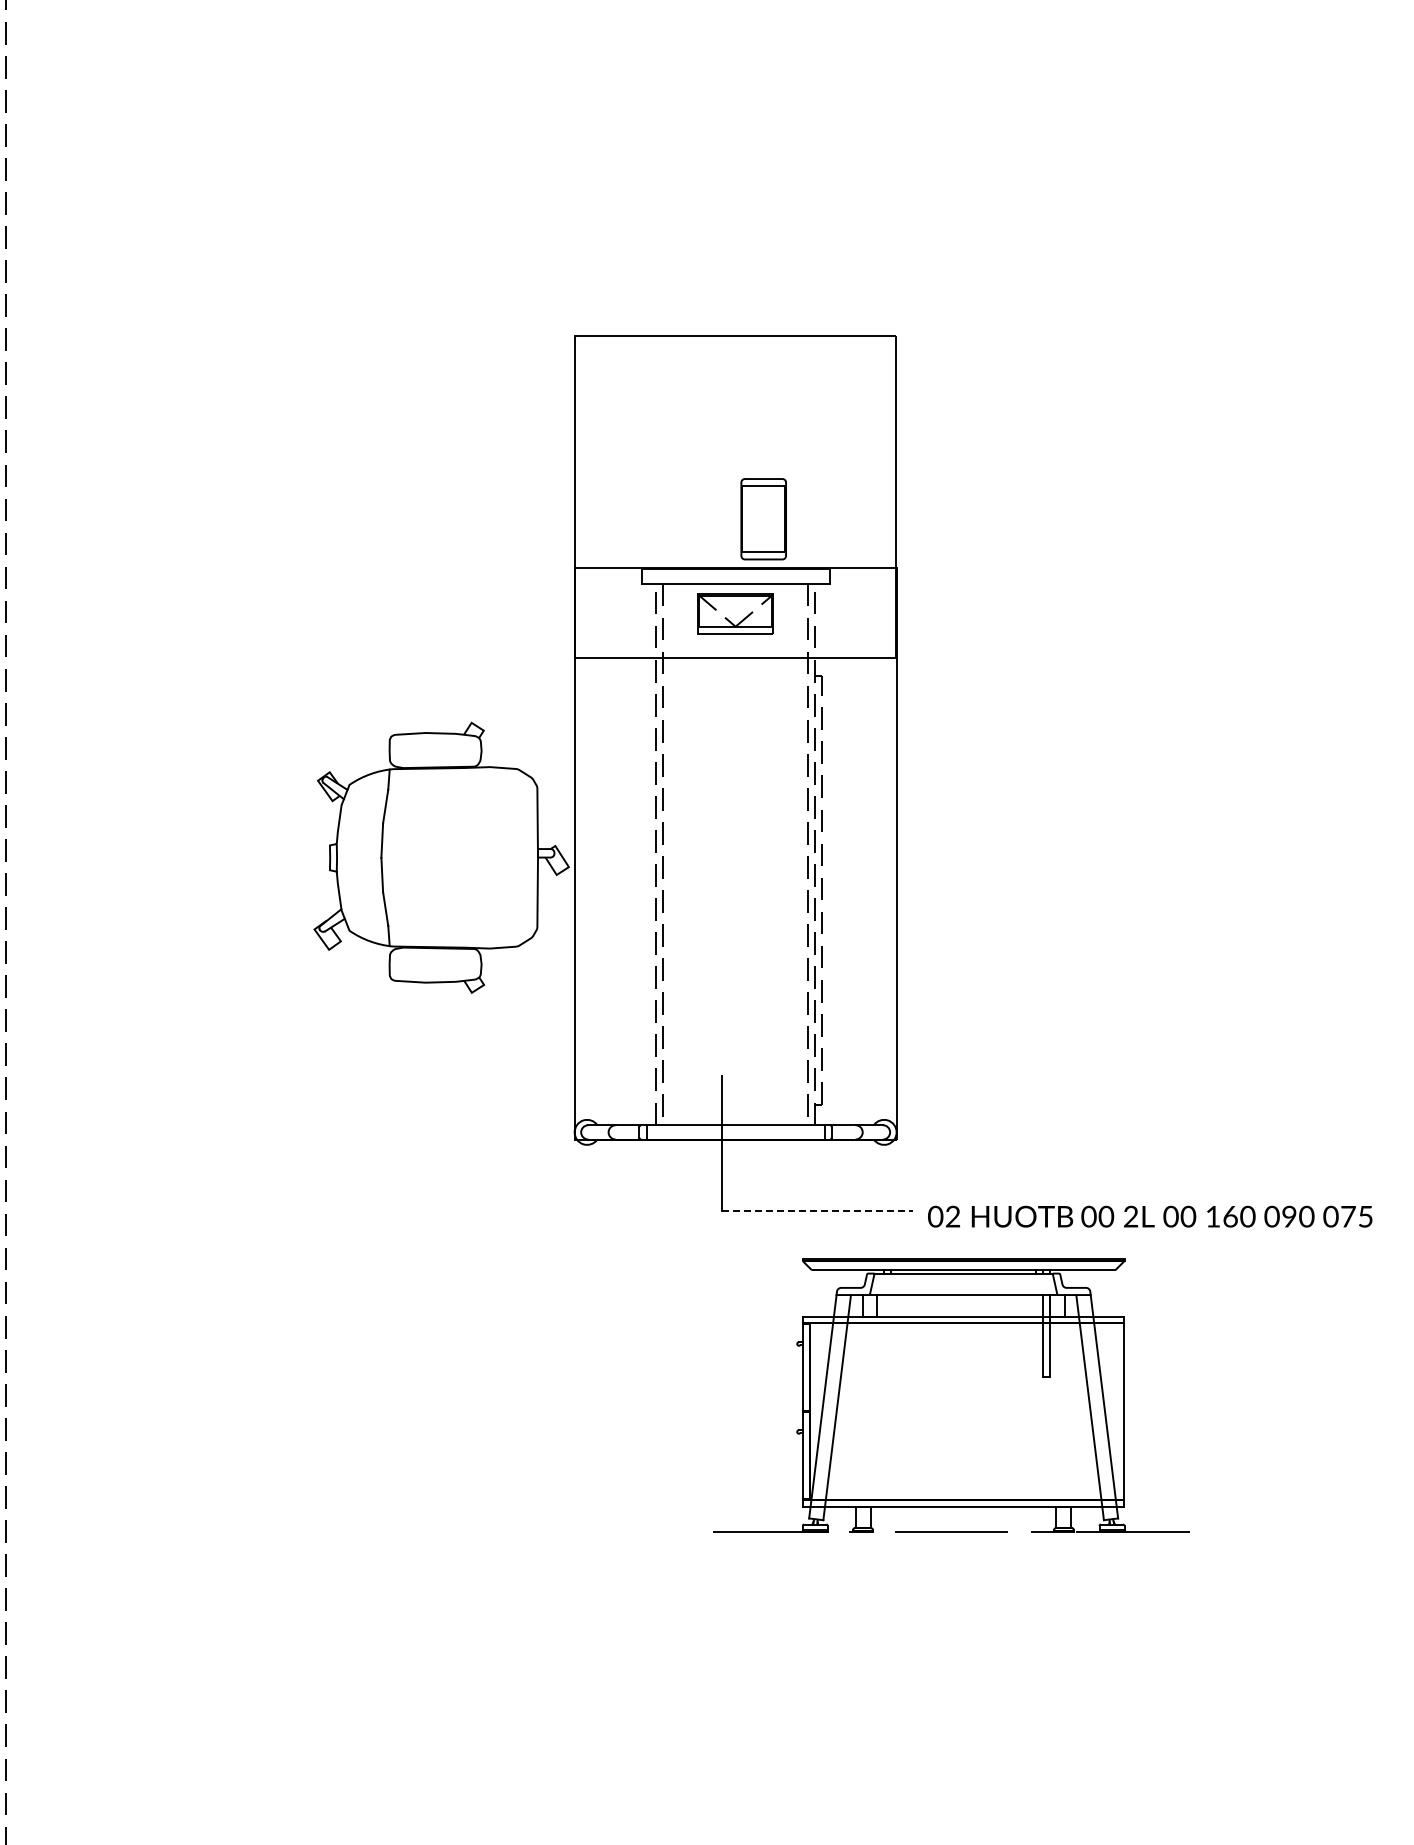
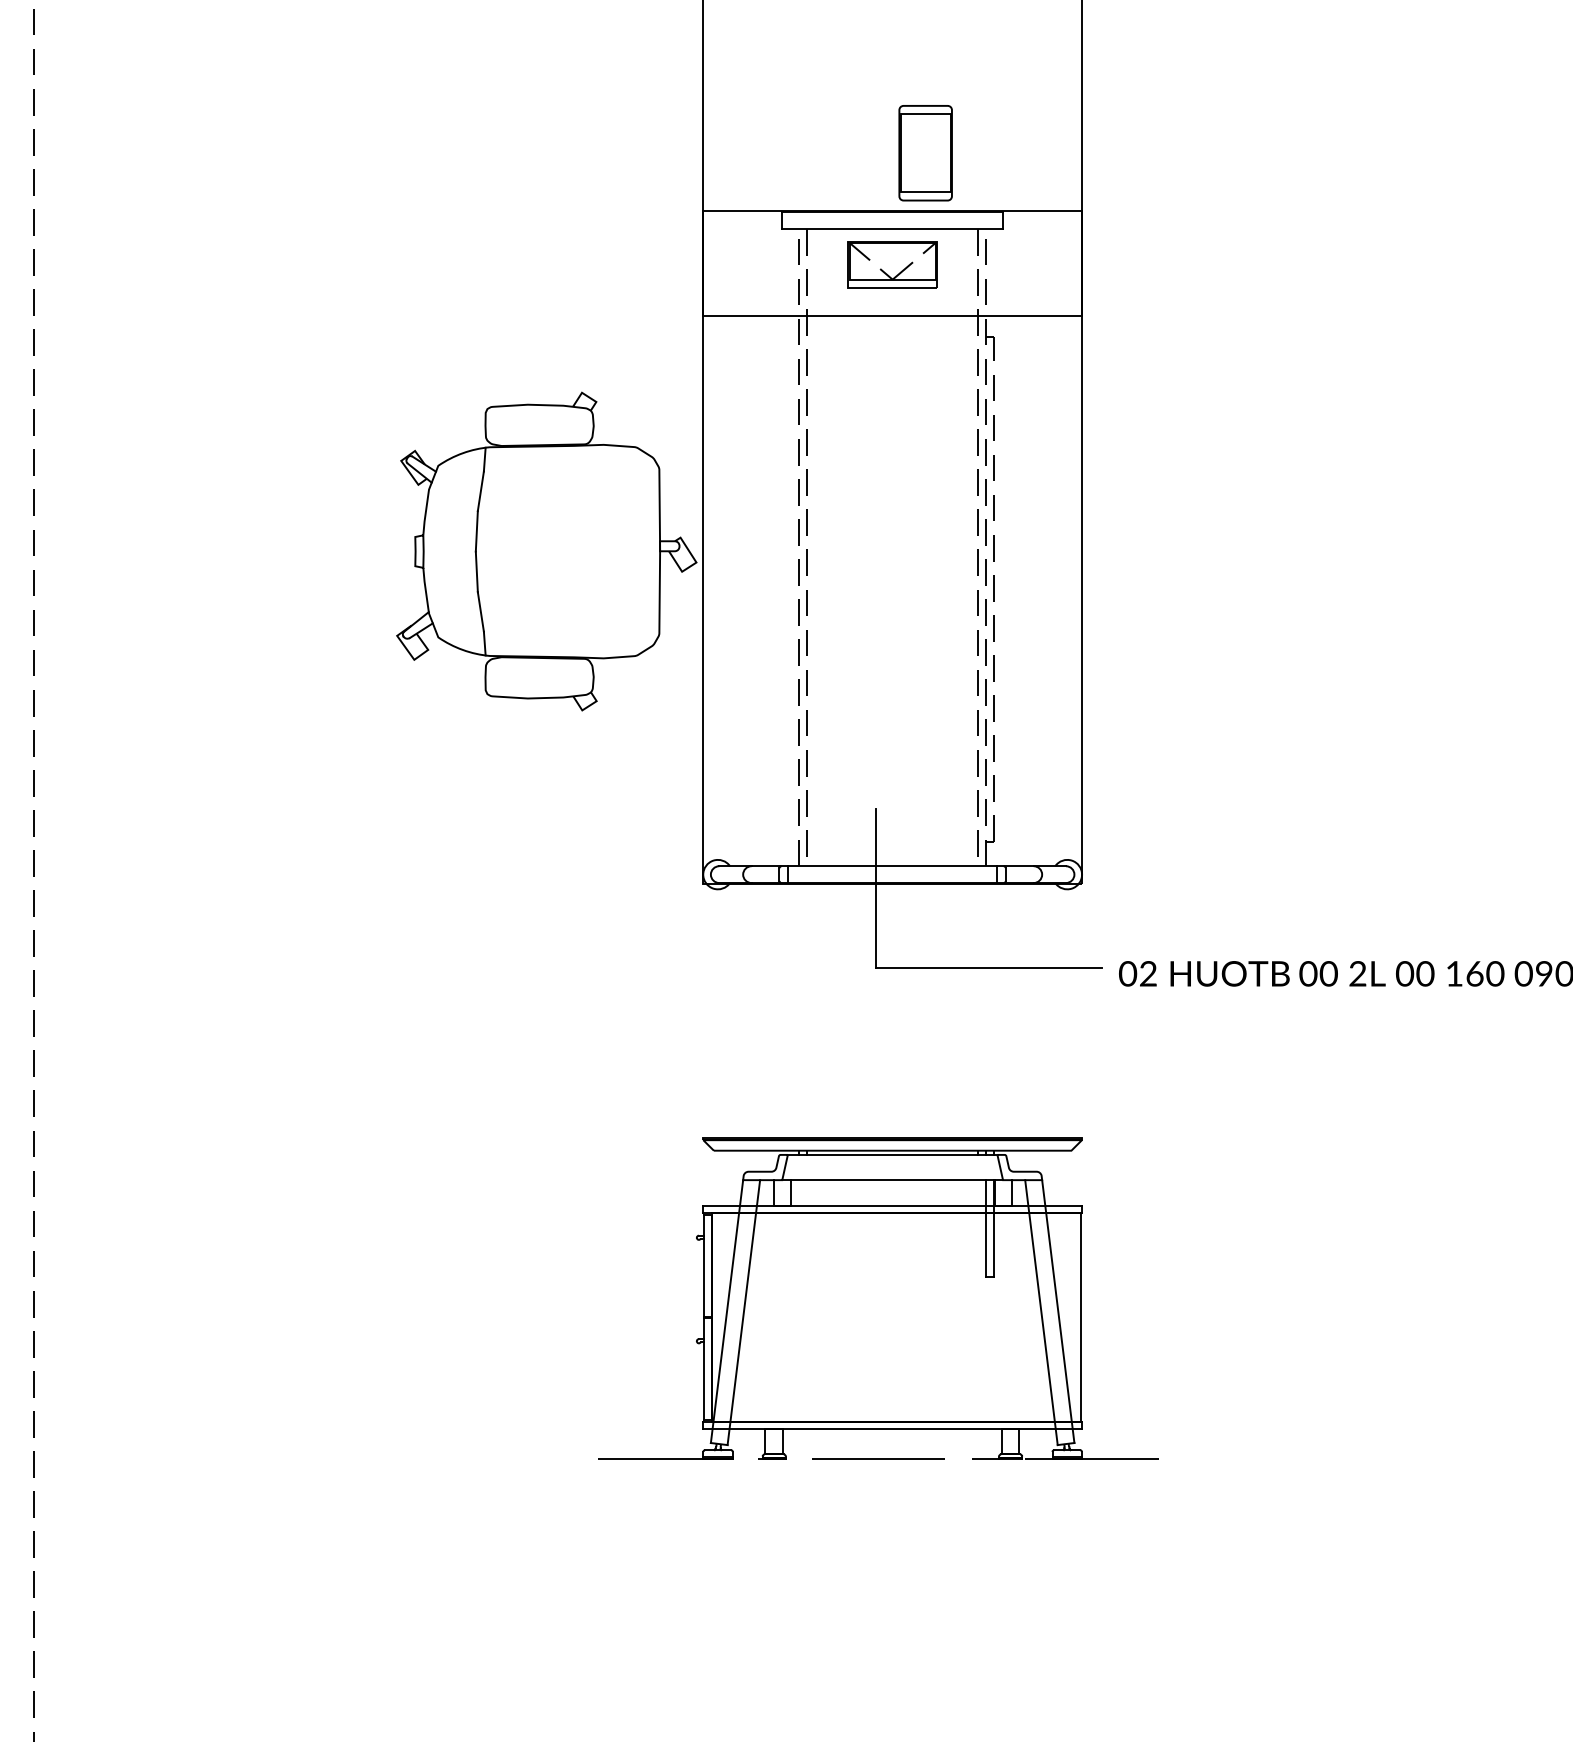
line: (817, 1211) -> (988, 967), dashed -> solid
part: (951, 1395) -> (878, 1298), moved

